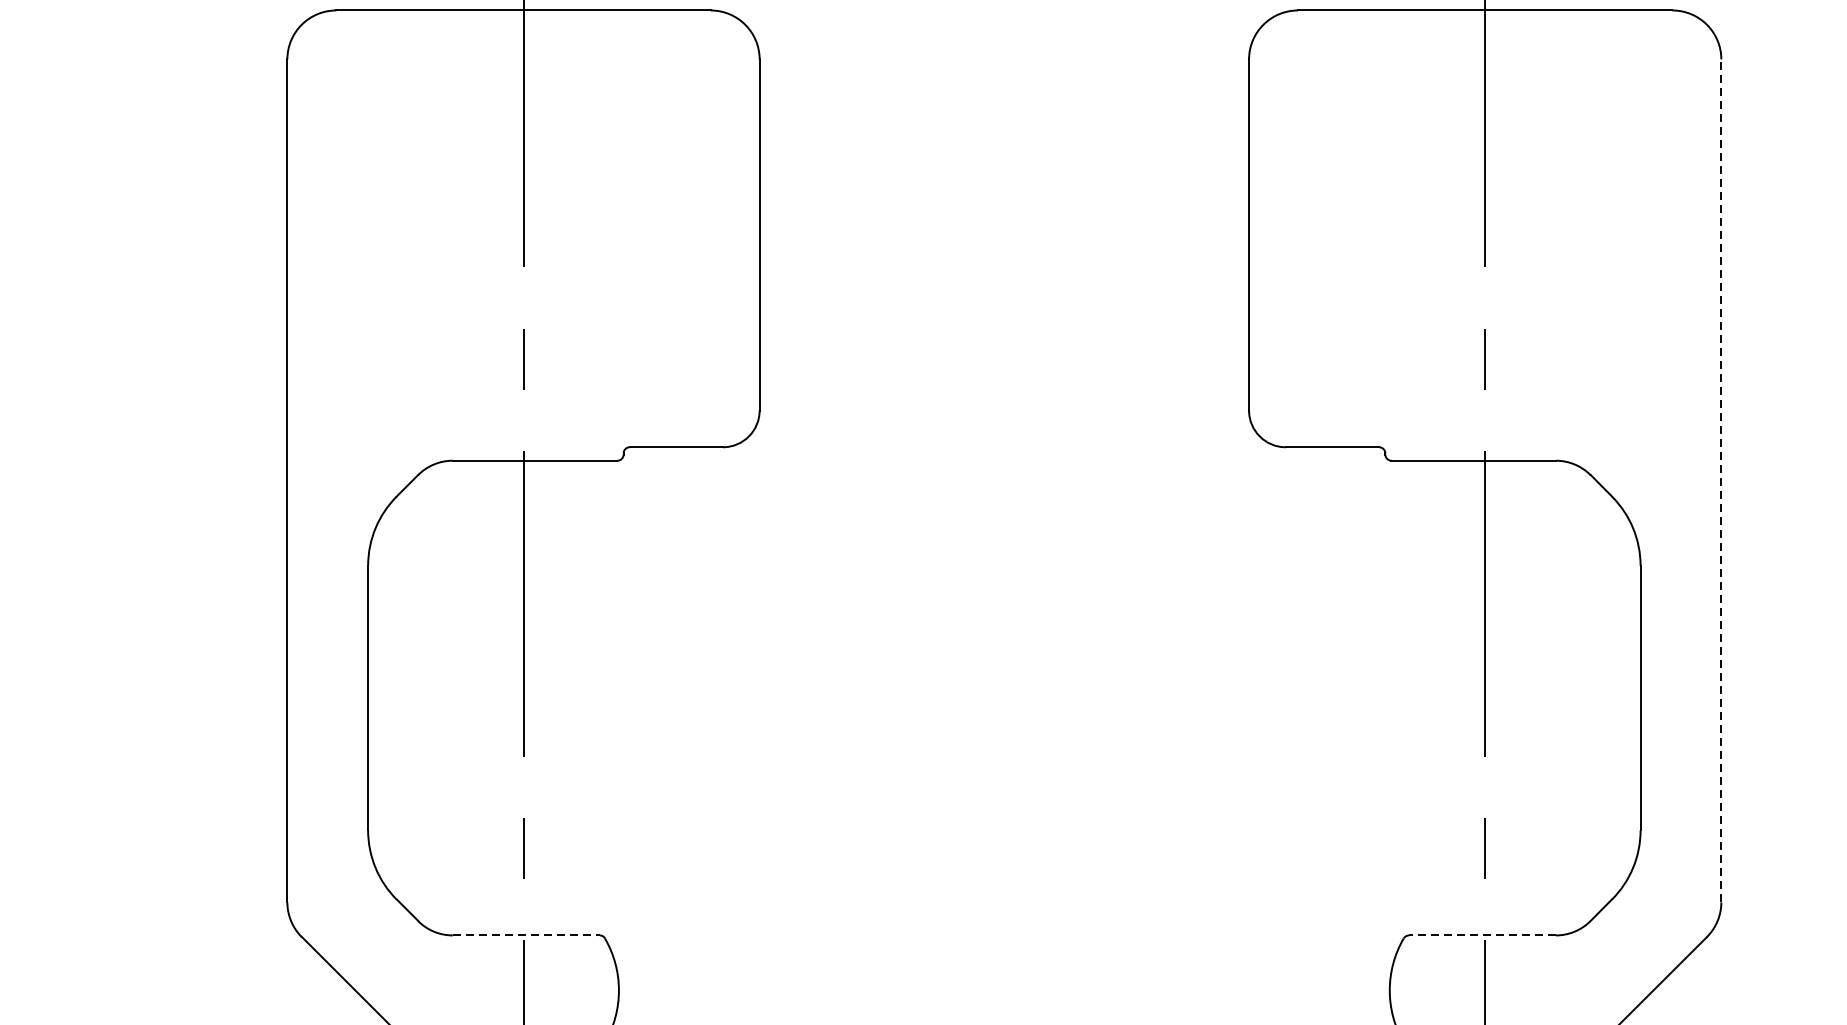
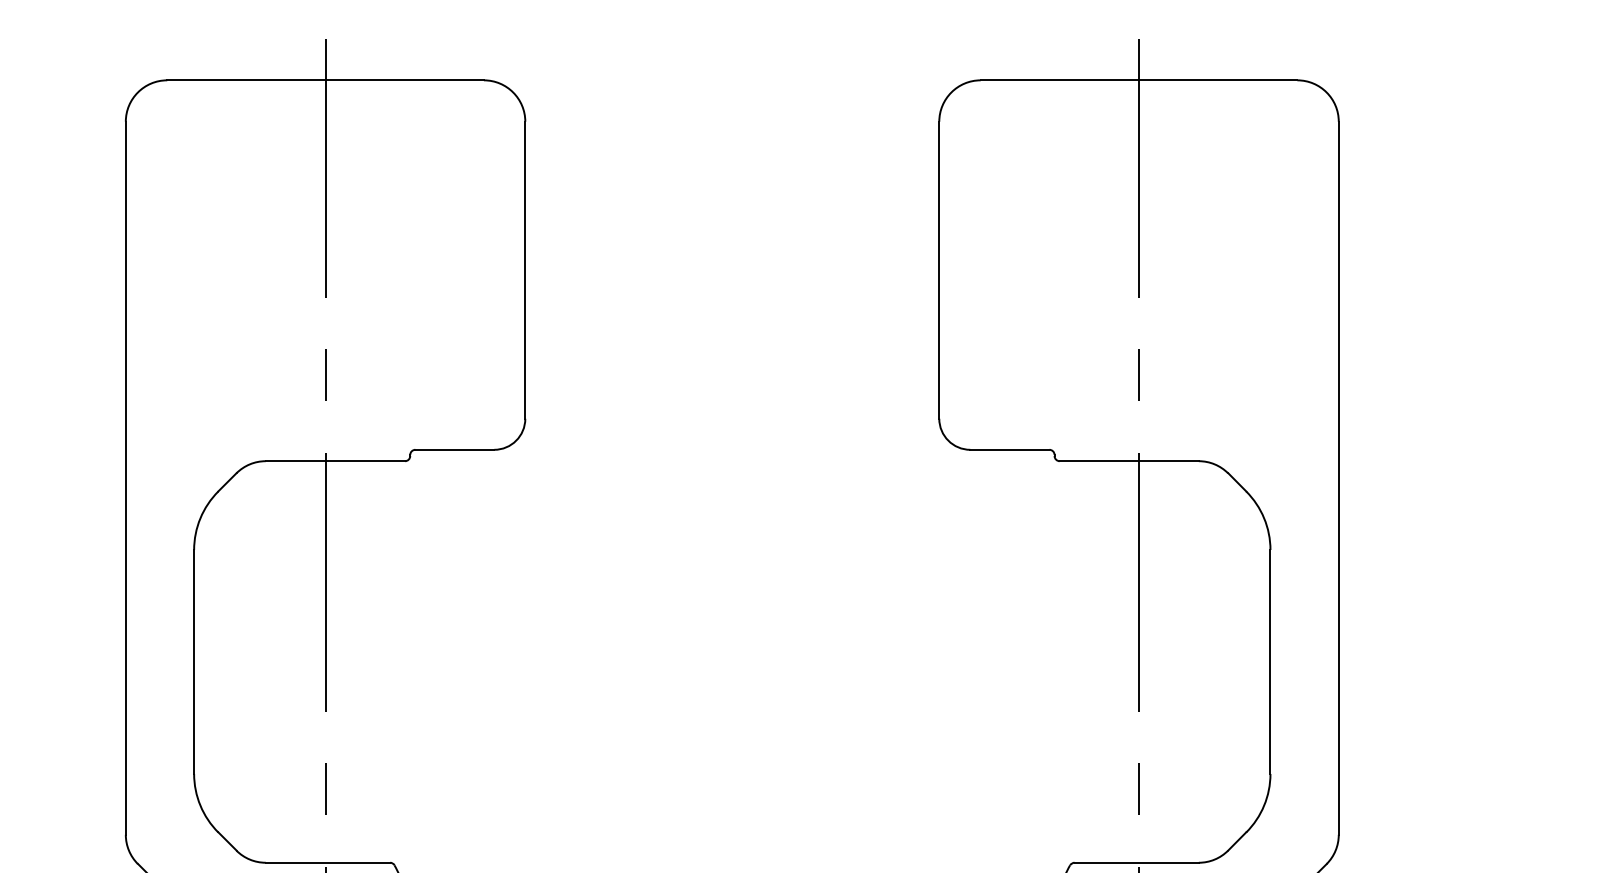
line: (1721, 481) -> (1338, 478), dashed -> solid
line: (526, 935) -> (328, 862), dashed -> solid
line: (1482, 935) -> (1136, 862), dashed -> solid

